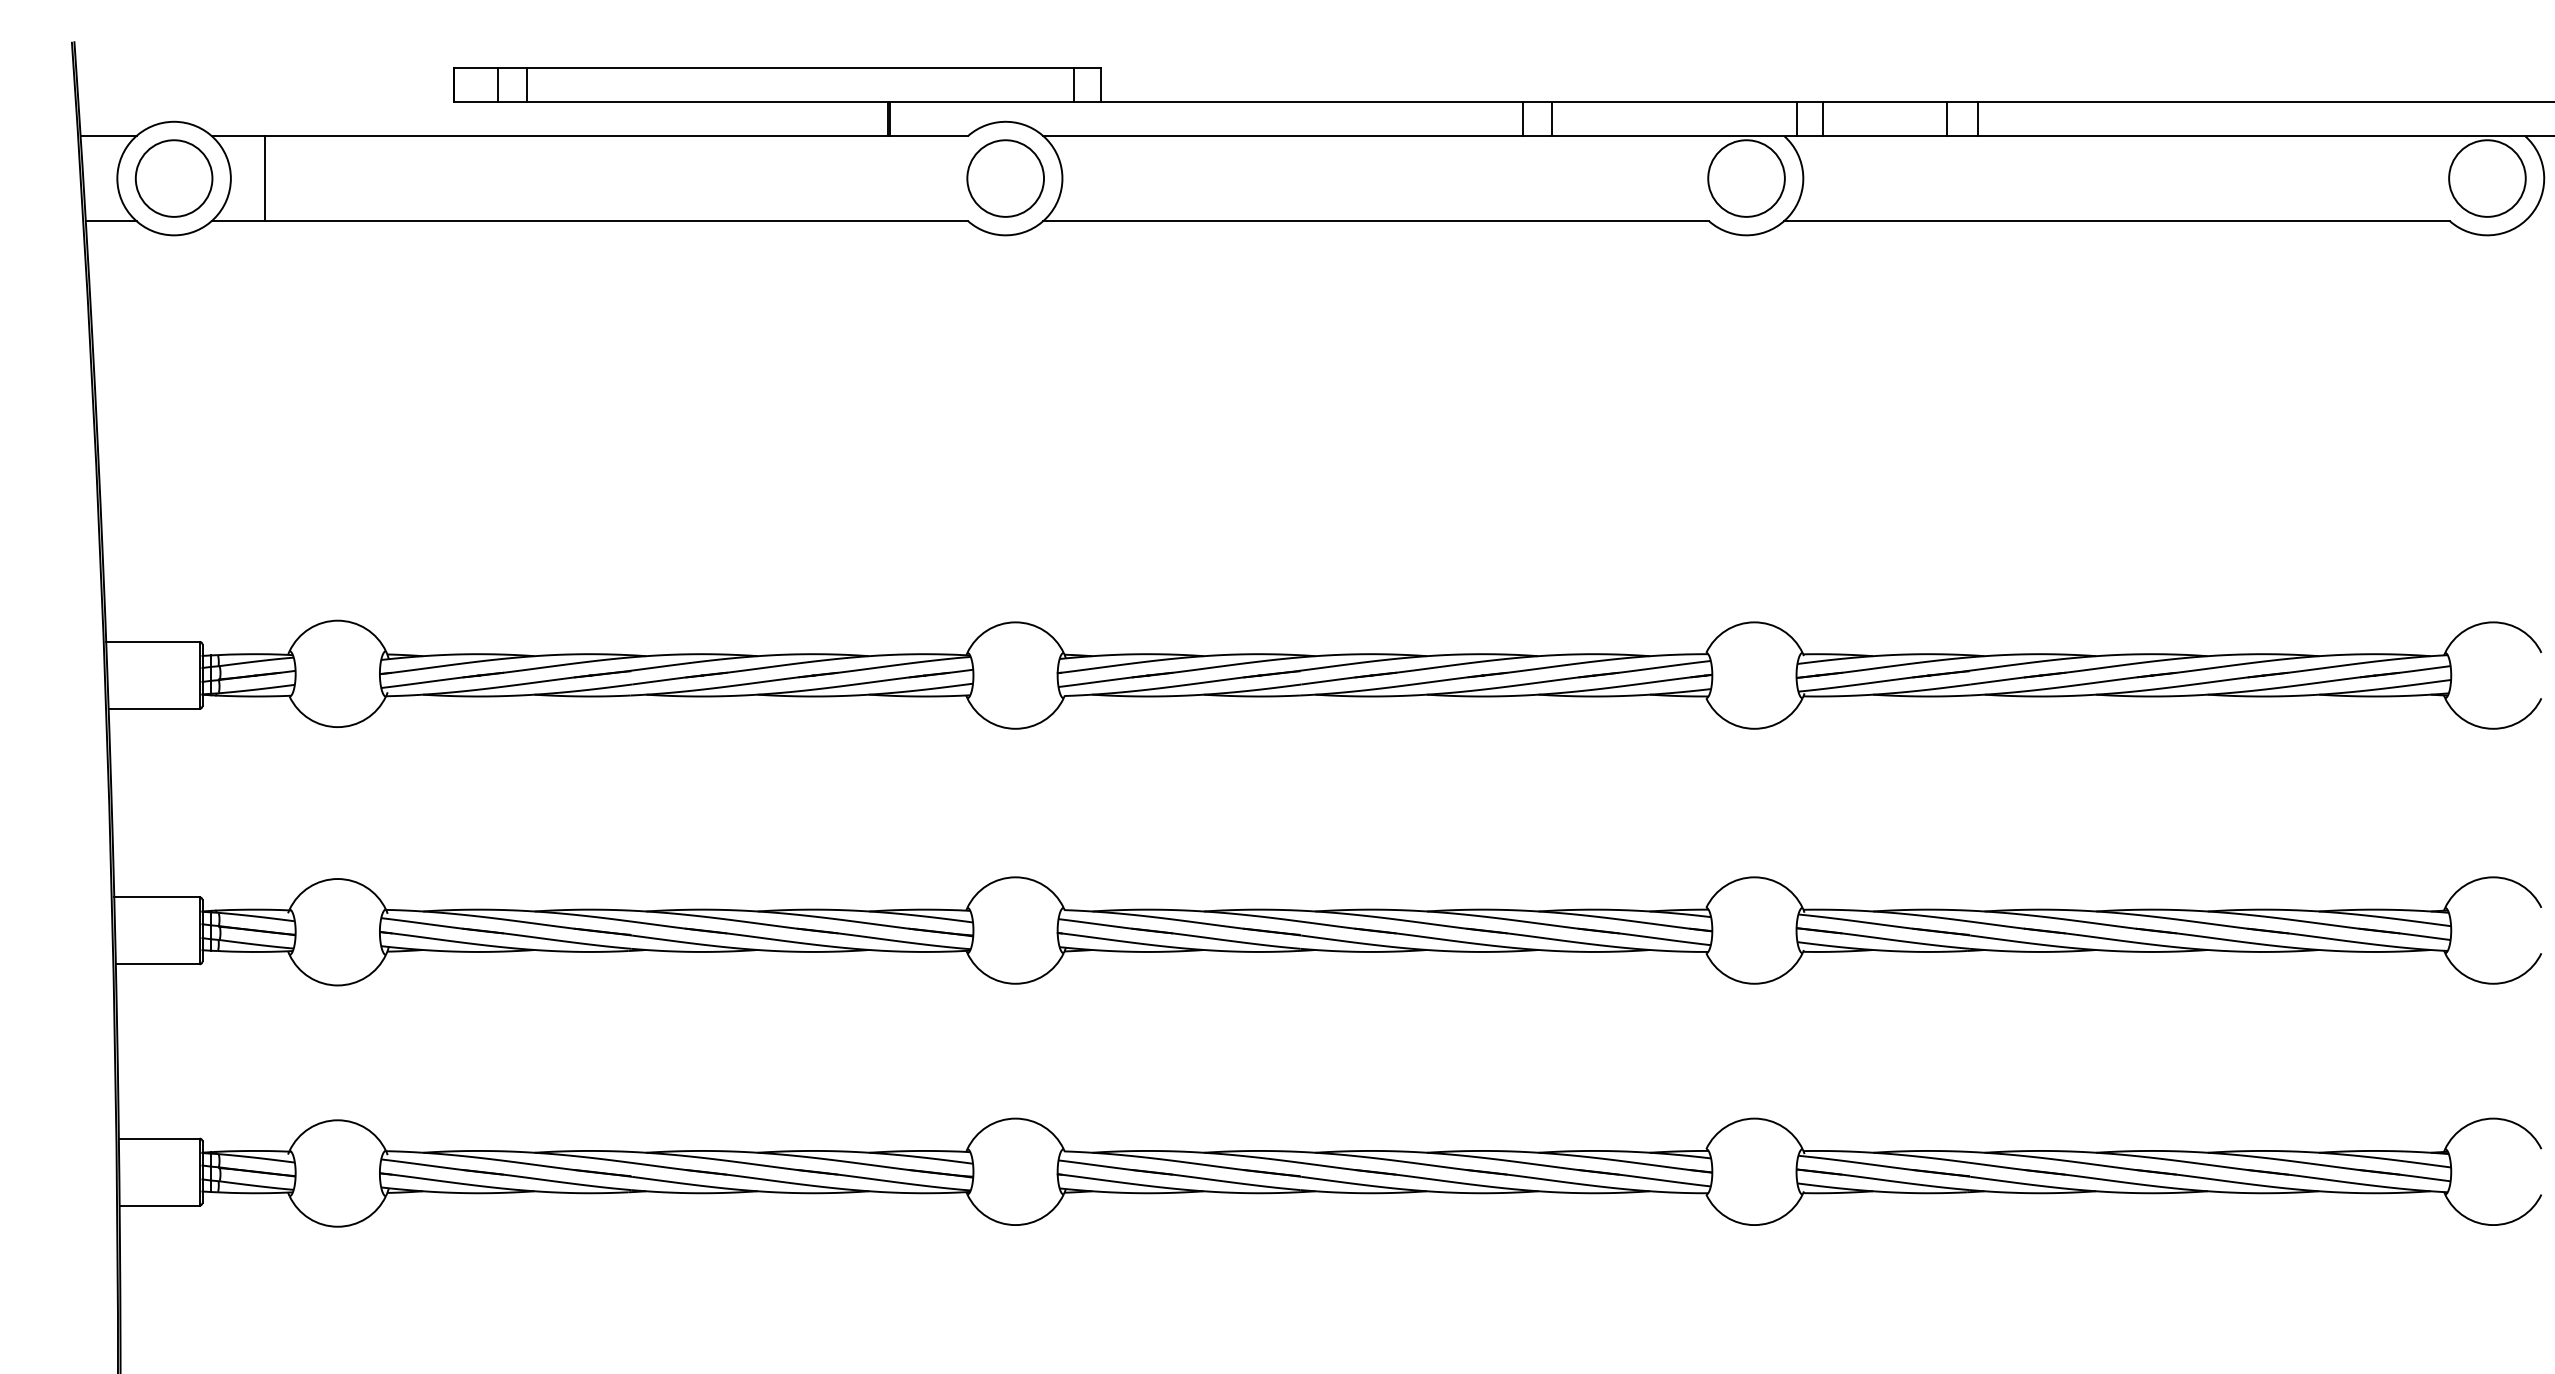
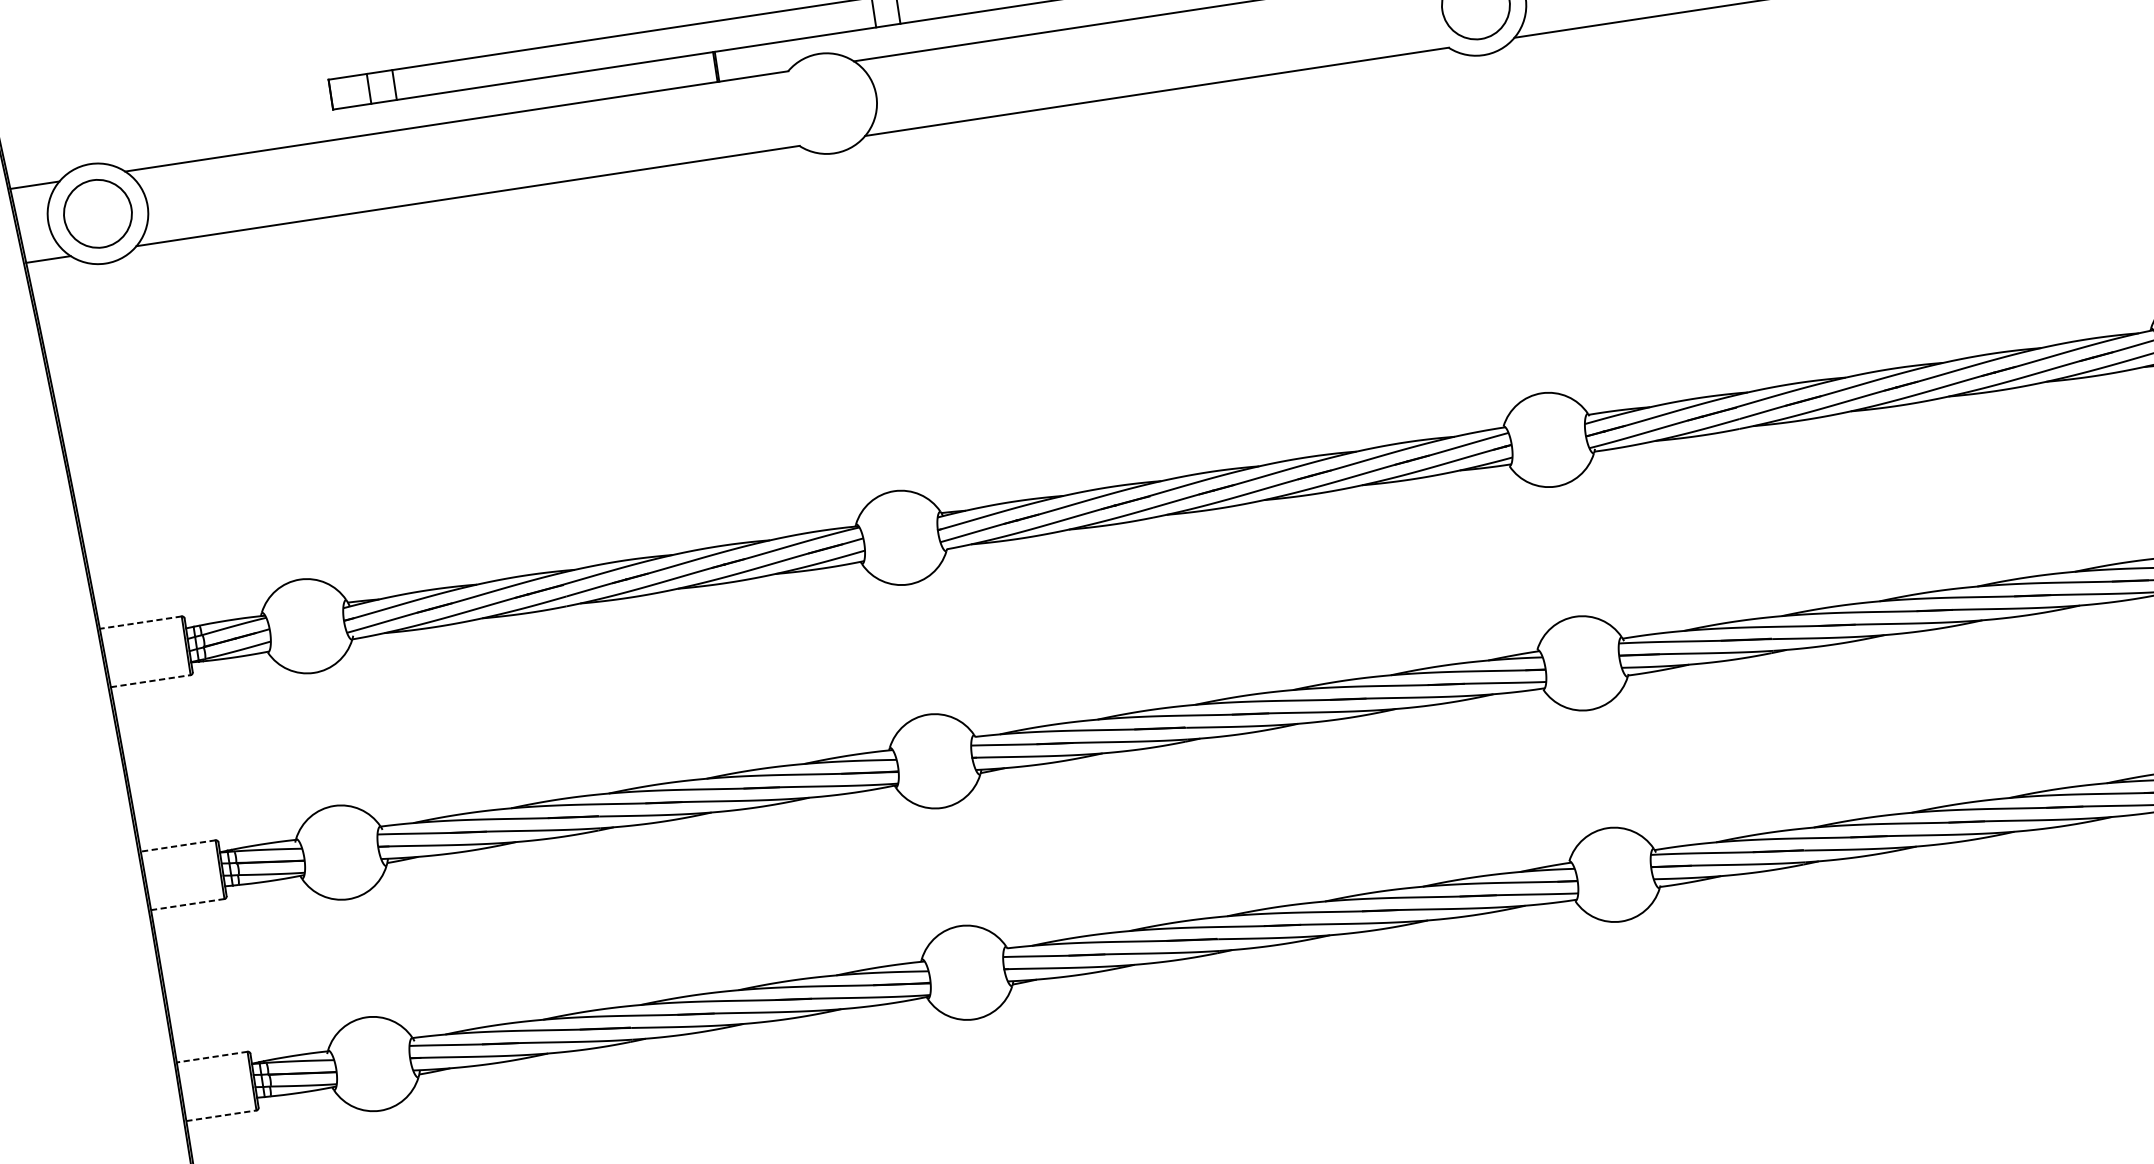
line: (264, 178) -> (177, 201), removed
circle: (1005, 178) -> (826, 103), removed
line: (152, 641) -> (140, 622), solid -> dashed
line: (154, 708) -> (151, 680), solid -> dashed
line: (156, 897) -> (177, 846), solid -> dashed
line: (157, 964) -> (187, 904), solid -> dashed
line: (158, 1138) -> (211, 1057), solid -> dashed
line: (160, 1205) -> (222, 1115), solid -> dashed

